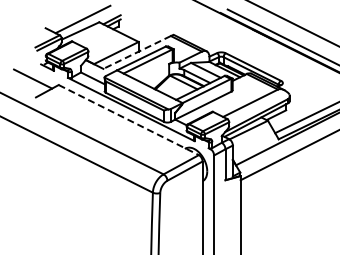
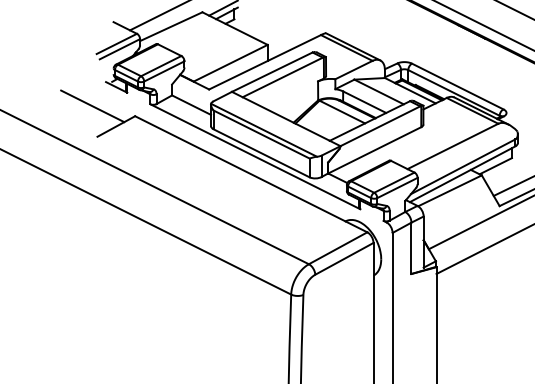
line: (137, 52) -> (265, 62), dashed -> solid
line: (129, 120) -> (252, 174), dashed -> solid

